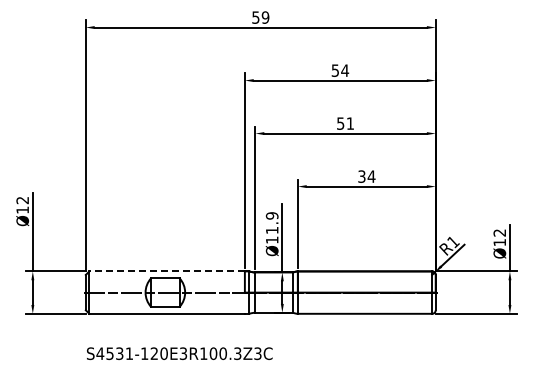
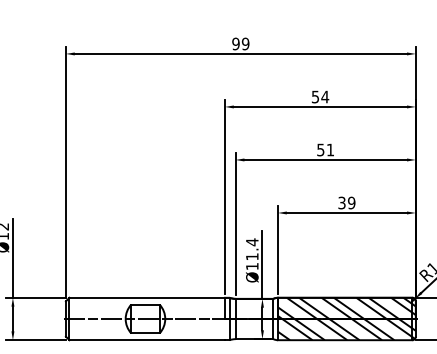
text: (255, 17) -> (235, 43), 59 -> 99
text: (371, 176) -> (351, 202), 34 -> 39
text: (271, 215) -> (251, 241), Ø11.9 -> Ø11.4
line: (167, 271) -> (147, 297), dashed -> solid
hatch: (366, 292) -> (346, 318), added

